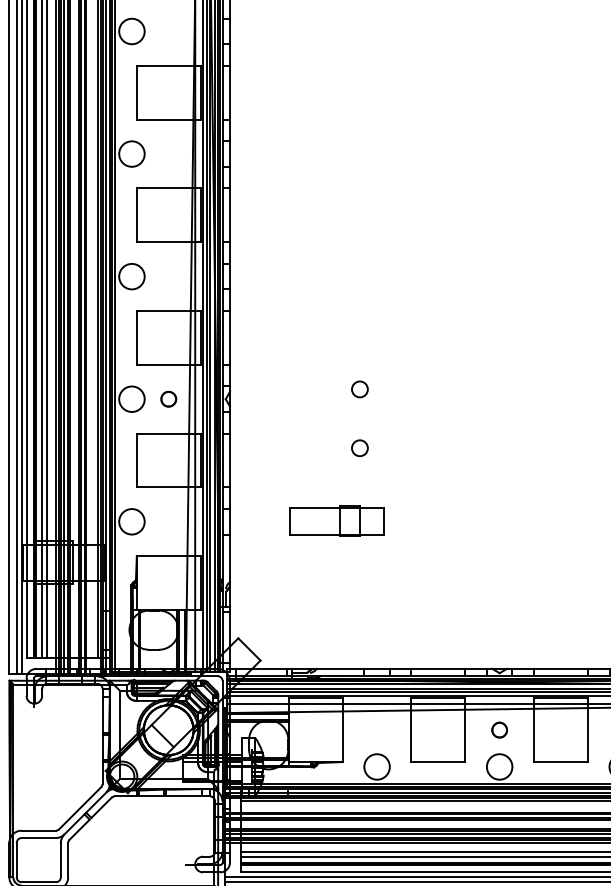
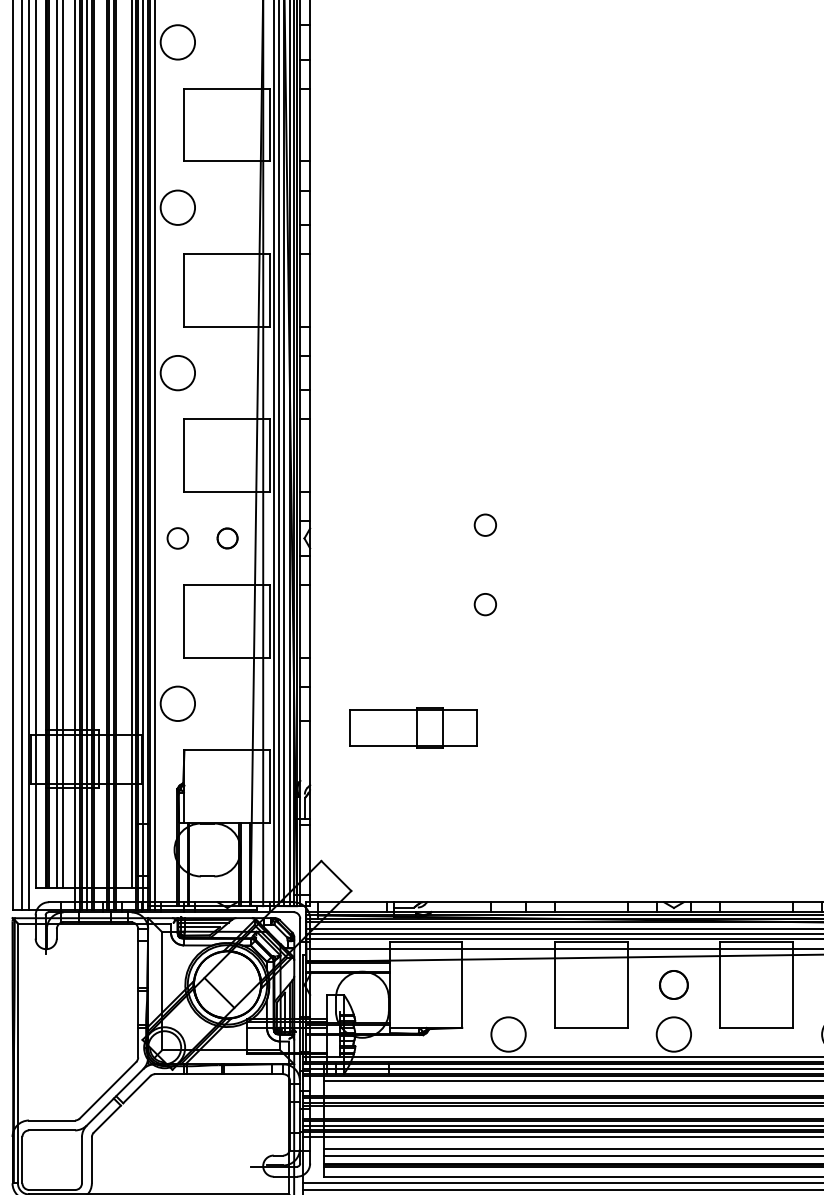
circle: (131, 399) -> (177, 538), size x0.6
part: (337, 520) -> (413, 727), moved
part: (499, 729) -> (673, 984), size x1.4

